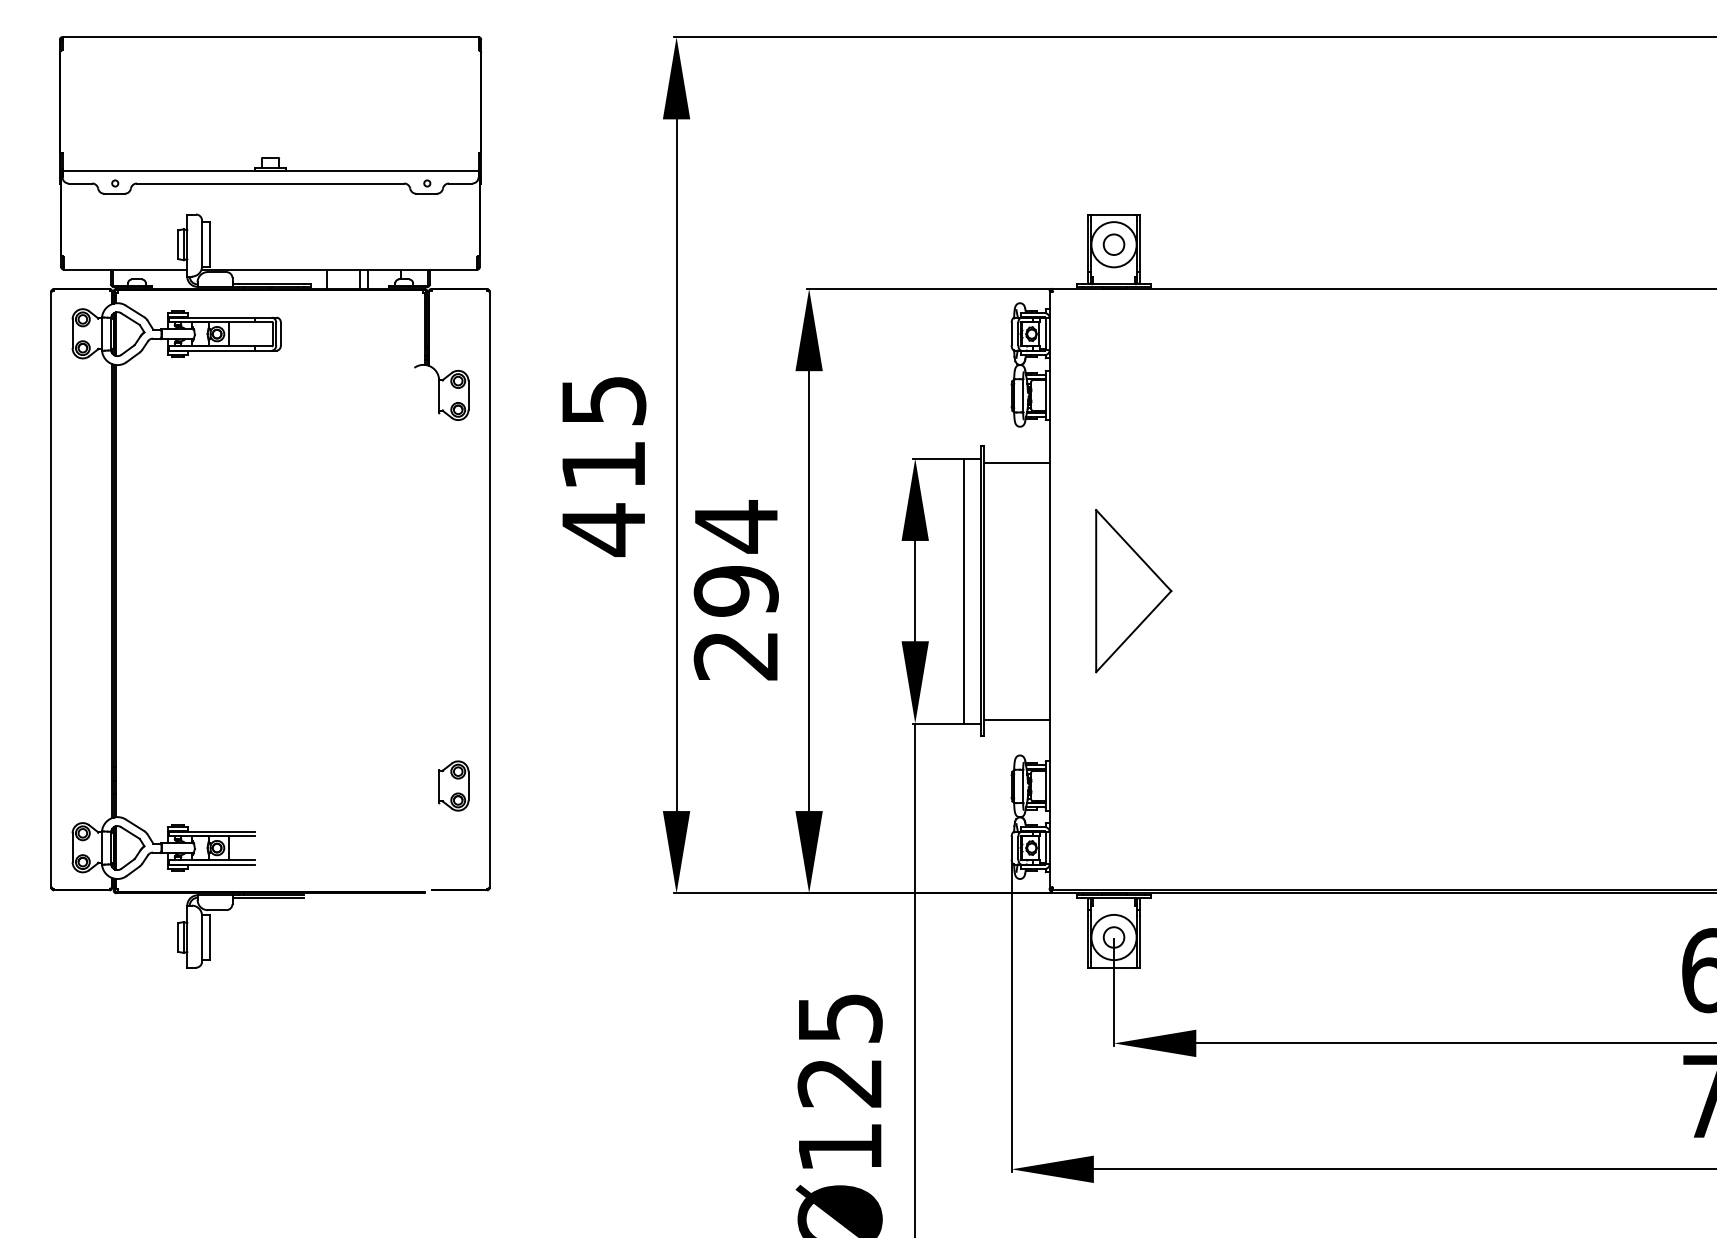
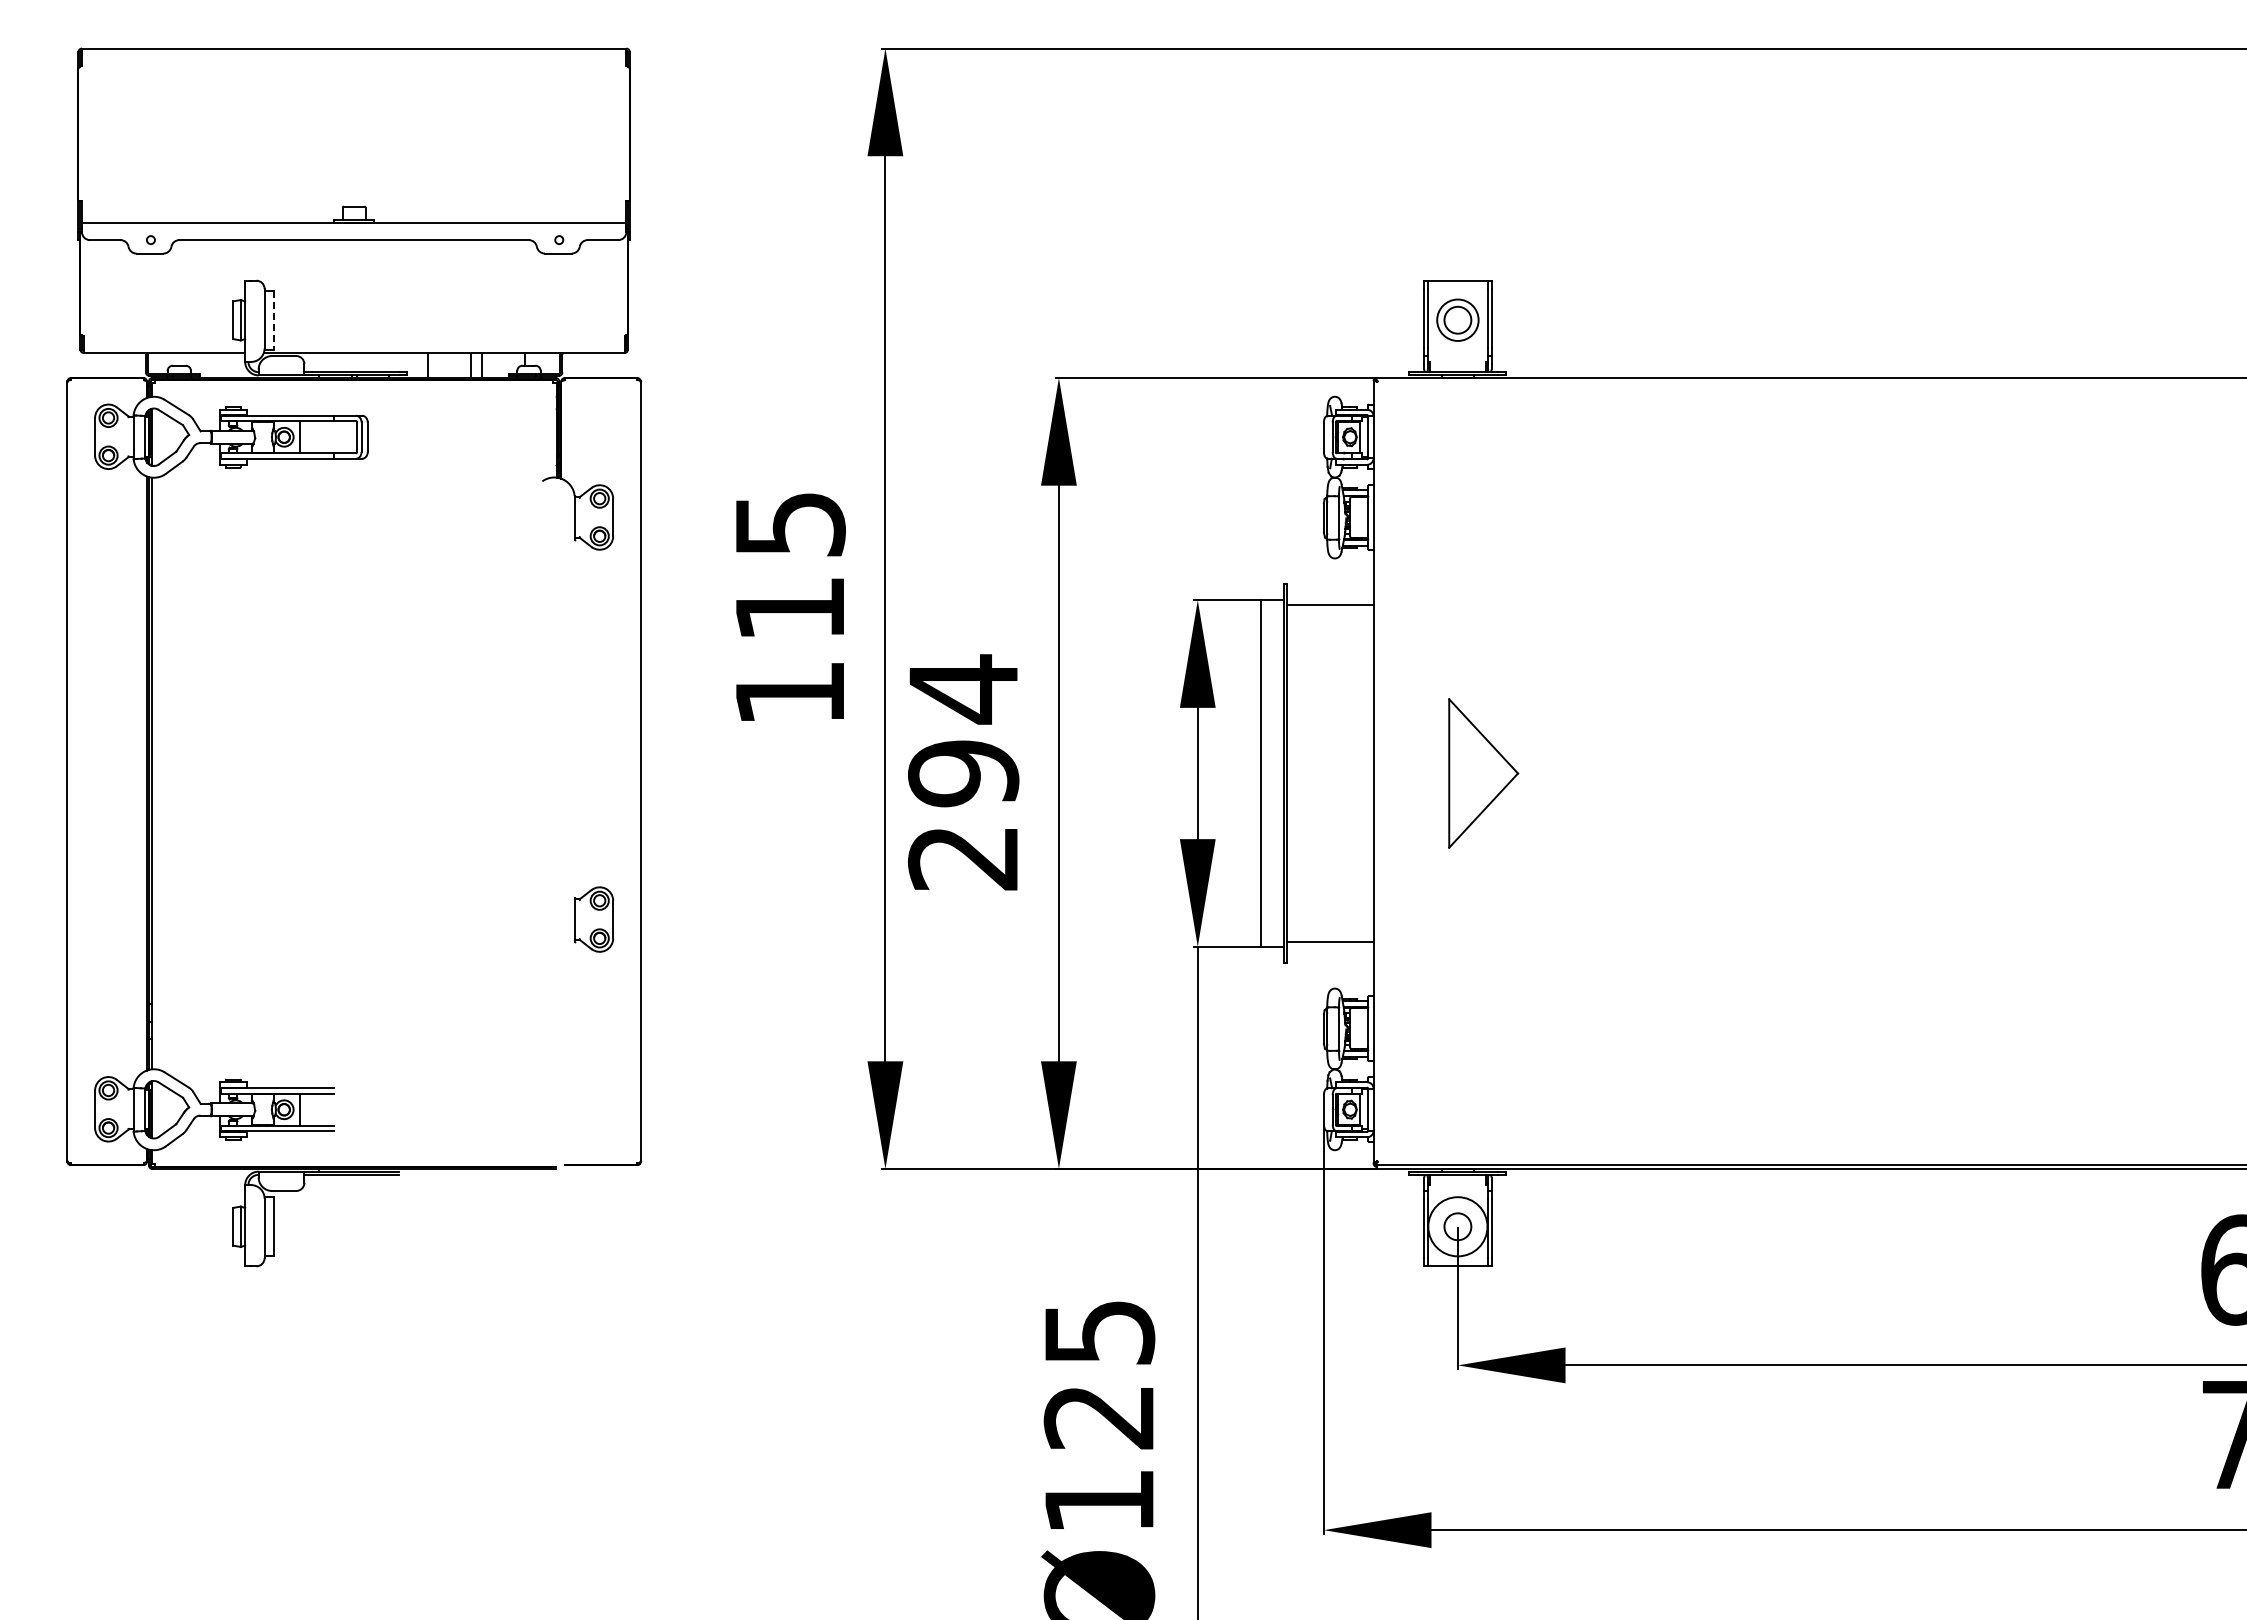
line: (209, 244) -> (274, 320), solid -> dashed
circle: (1113, 244) -> (1457, 319), size x0.7
text: (603, 529) -> (789, 693), 415 -> 115
part: (1133, 591) -> (1483, 773), size x0.7
part: (453, 785) -> (593, 919), moved

